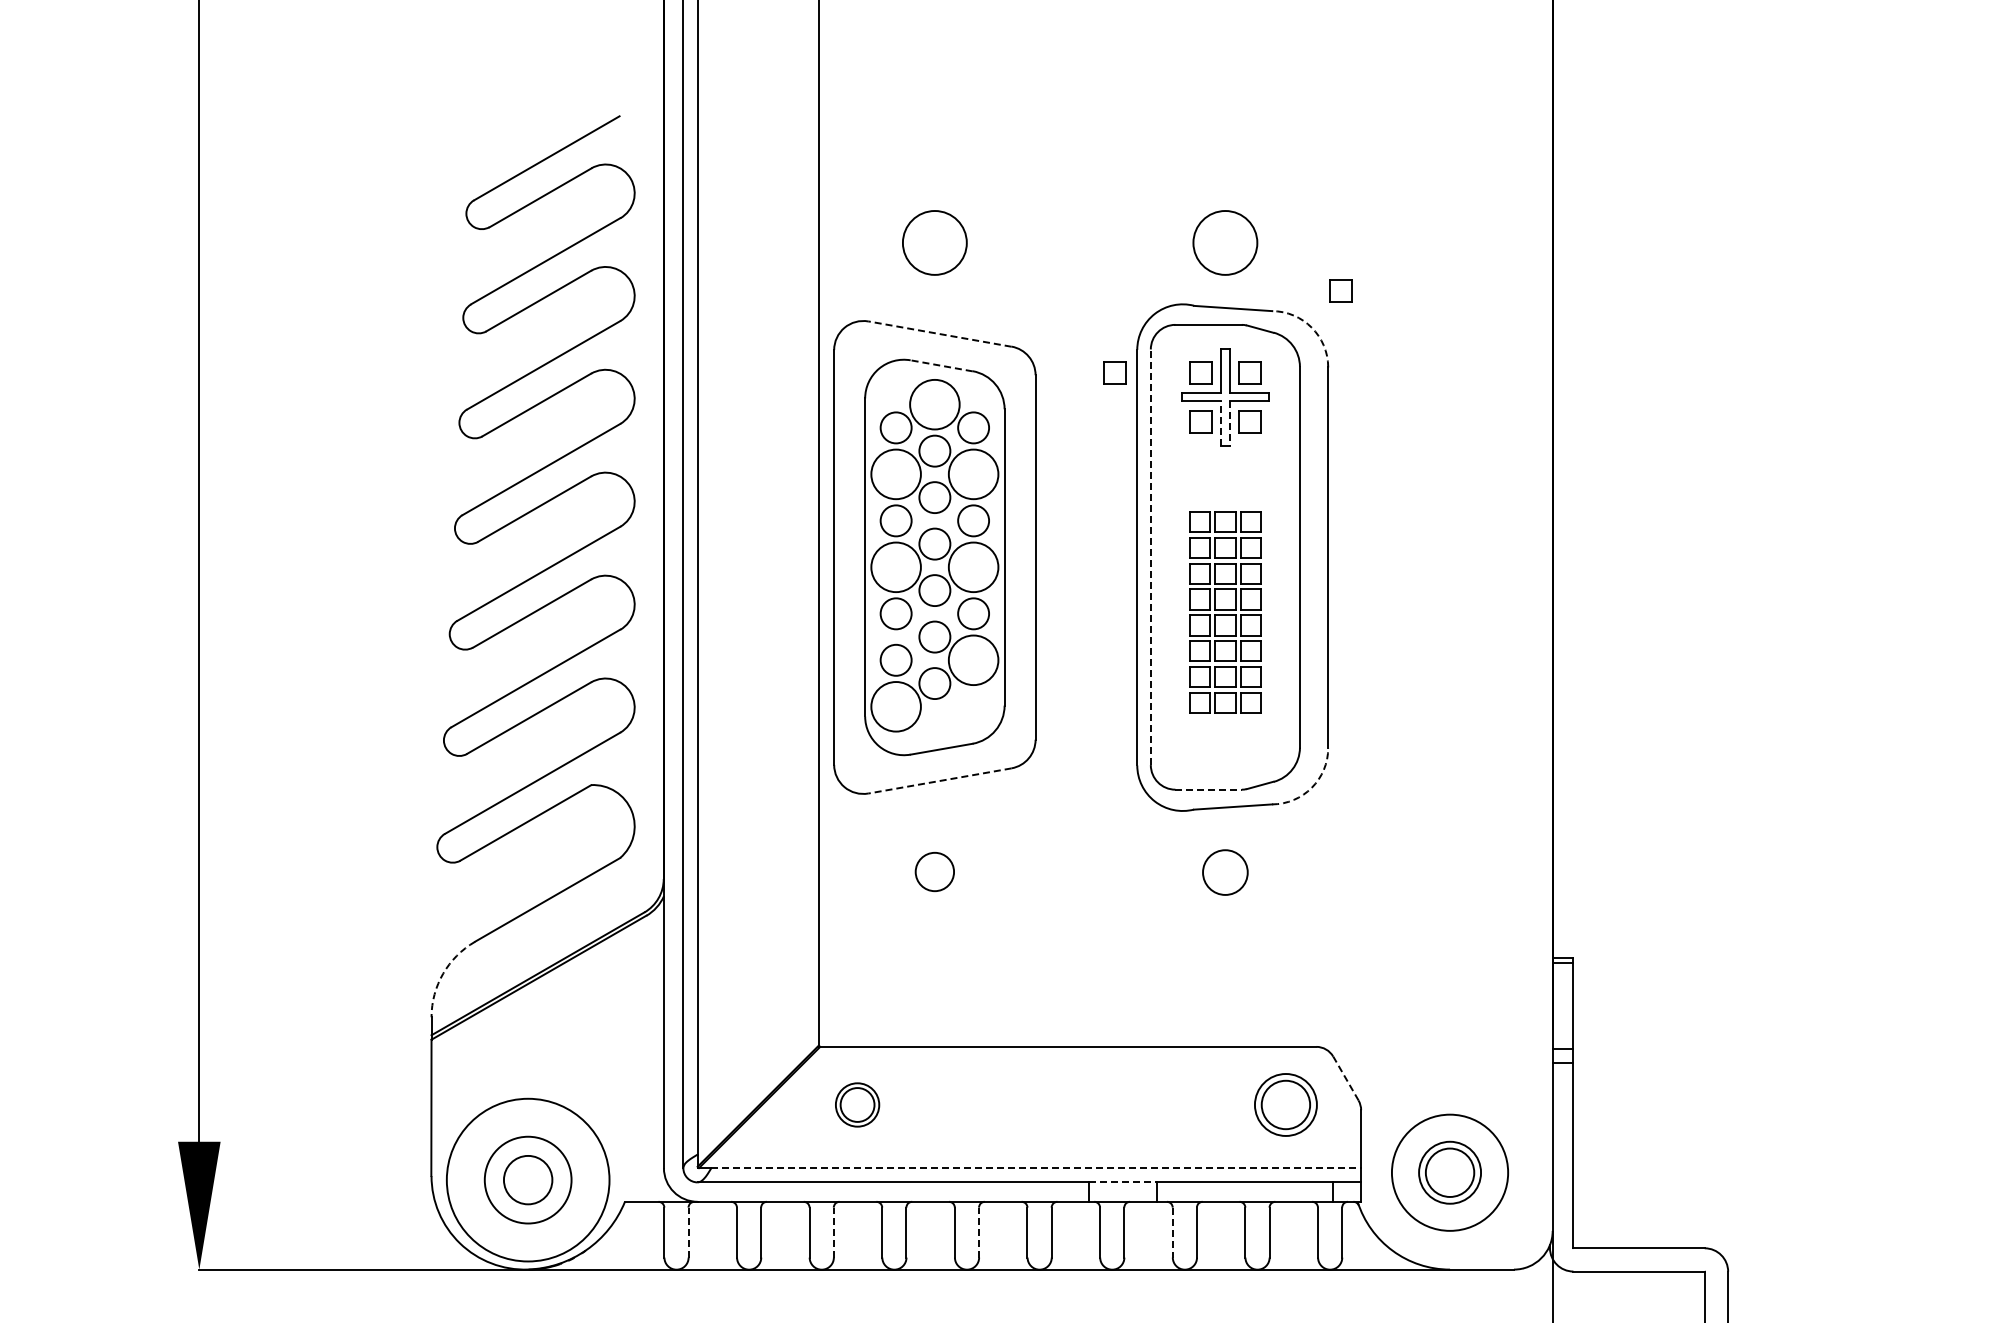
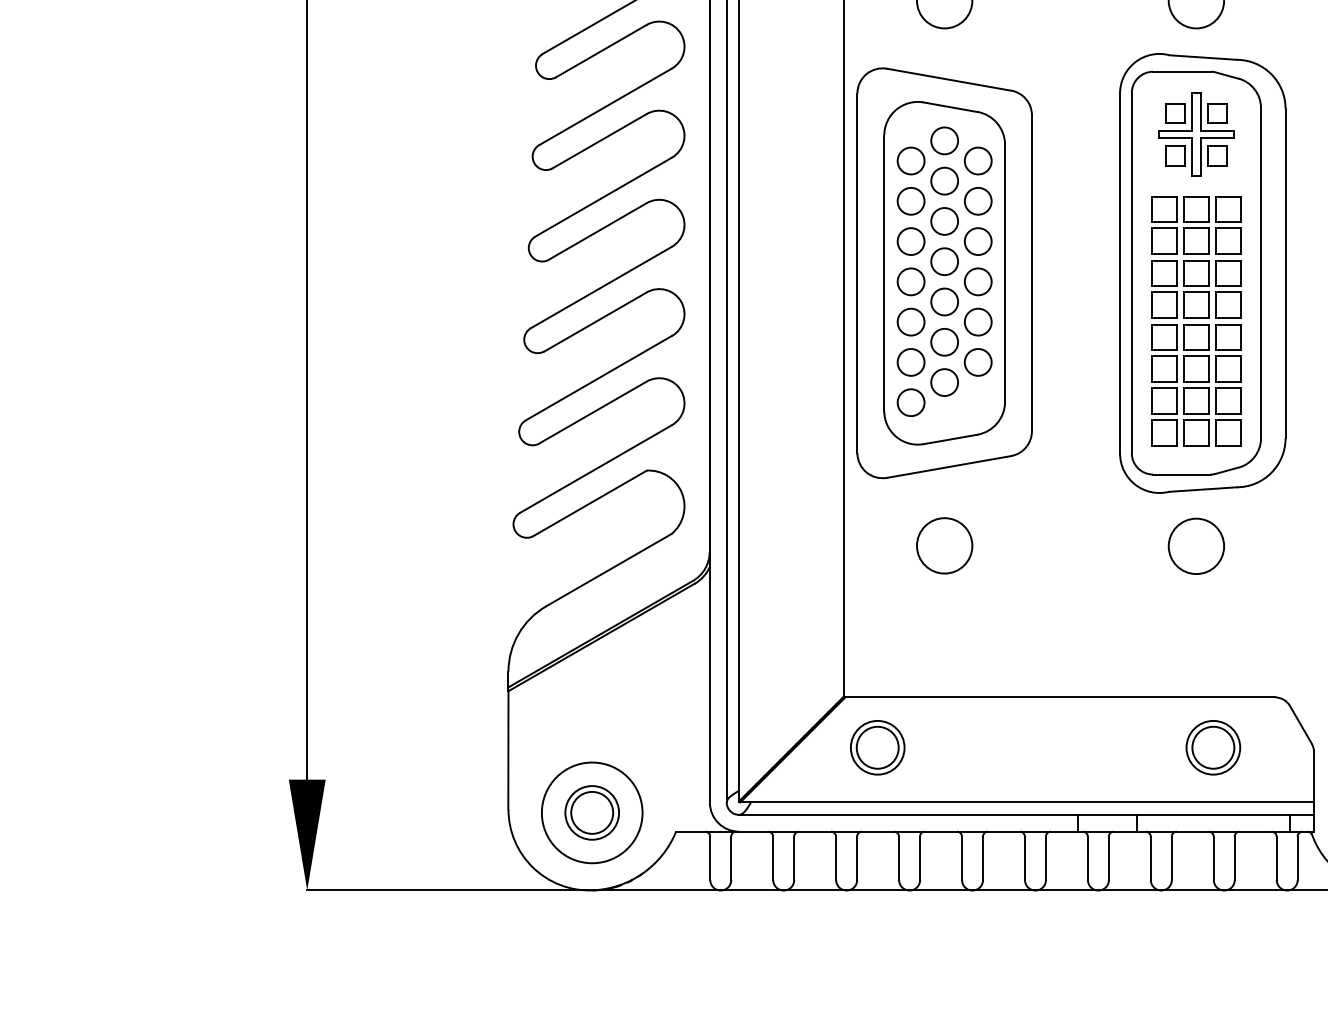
part: (1340, 290) -> (1296, 41), removed
arc: (1311, 327) -> (1271, 74), dashed -> solid
line: (939, 334) -> (948, 80), dashed -> solid
line: (941, 365) -> (950, 106), dashed -> solid
part: (1114, 372) -> (1100, 113), removed
circle: (934, 404) -> (944, 140), size x0.62
line: (1220, 422) -> (1192, 156), dashed -> solid
line: (1230, 423) -> (1200, 157), dashed -> solid
circle: (895, 473) -> (910, 200), size x0.62
circle: (973, 473) -> (978, 200), size x0.62
line: (1150, 557) -> (1131, 273), dashed -> solid
circle: (895, 566) -> (910, 281), size x0.62
circle: (973, 566) -> (978, 281), size x0.62
part: (1225, 612) -> (1196, 320), size x1.43
circle: (973, 659) -> (978, 361), size x0.62
circle: (895, 706) -> (910, 402), size x0.62
line: (939, 780) -> (948, 466), dashed -> solid
arc: (1311, 787) -> (1271, 472), dashed -> solid
line: (1209, 789) -> (1182, 474), dashed -> solid
circle: (934, 871) -> (944, 545), size x1.67
circle: (1225, 872) -> (1196, 546), size x1.43
arc: (443, 973) -> (518, 633), dashed -> solid
line: (1345, 1078) -> (1300, 724), dashed -> solid
part: (857, 1104) -> (877, 747), size x1.43
part: (1285, 1104) -> (1212, 747), moved
line: (1036, 1168) -> (1032, 802), dashed -> solid
circle: (528, 1180) -> (592, 813), size x0.71
circle: (528, 1180) -> (592, 813), size x0.71
line: (1123, 1182) -> (1108, 814), dashed -> solid
line: (688, 1232) -> (731, 858), dashed -> solid
line: (833, 1232) -> (856, 858), dashed -> solid
line: (979, 1232) -> (983, 858), dashed -> solid
line: (1172, 1232) -> (1150, 858), dashed -> solid

